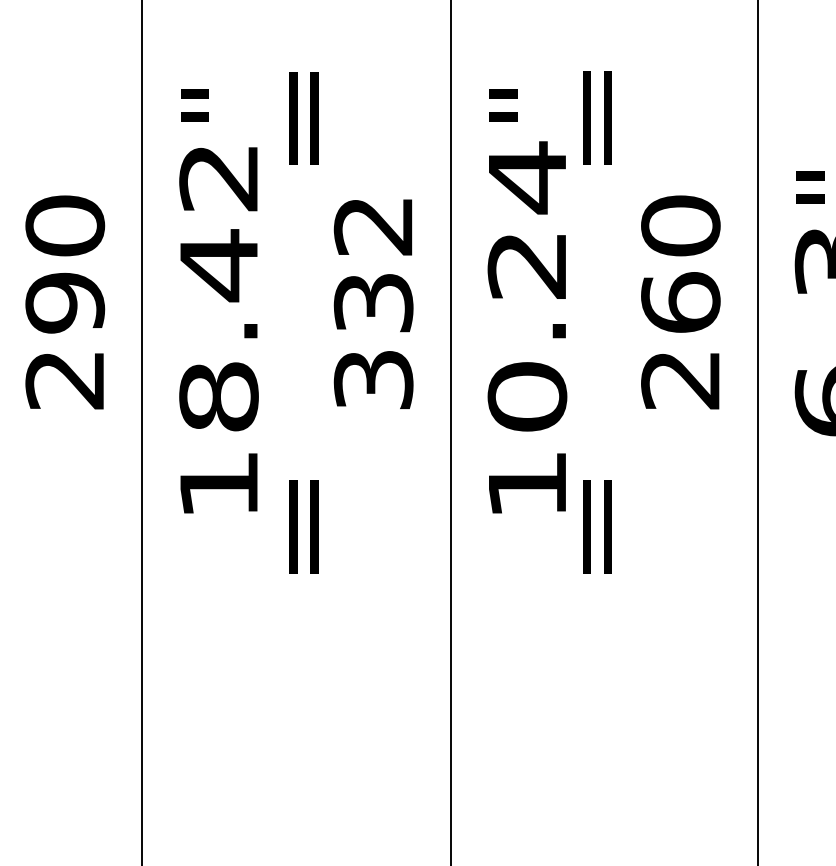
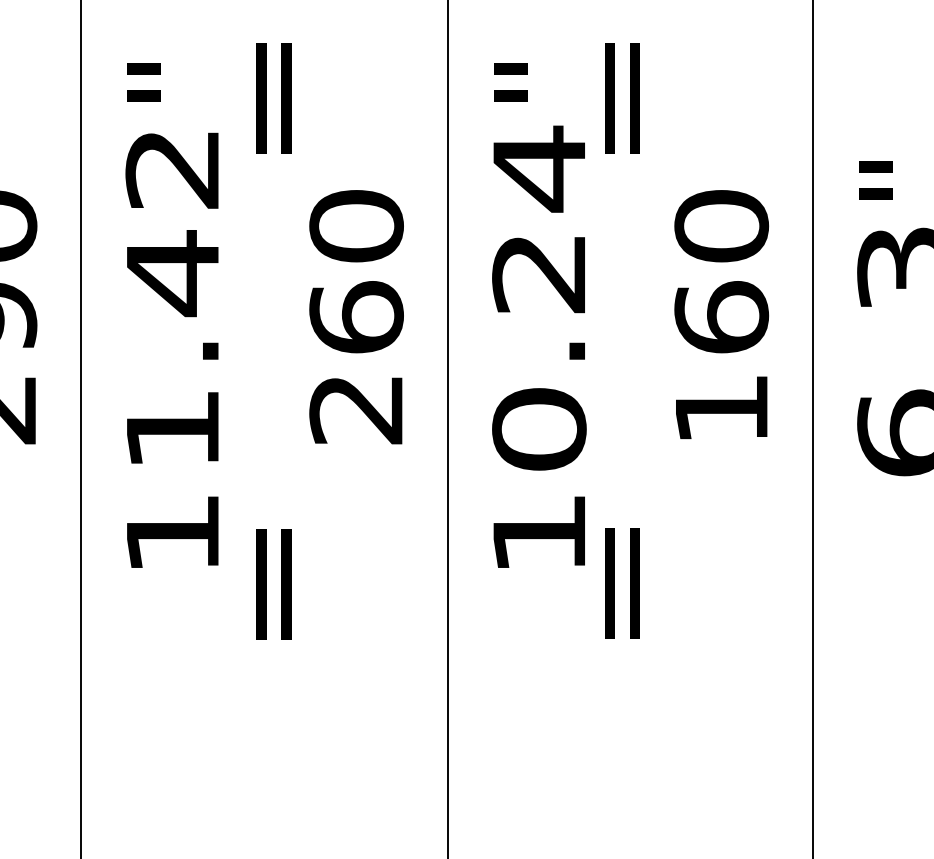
text: (373, 302) -> (356, 317), 332 -> 260
text: (680, 380) -> (721, 409), 260 -> 160
text: (218, 396) -> (172, 428), 18.42 -> 11.42

